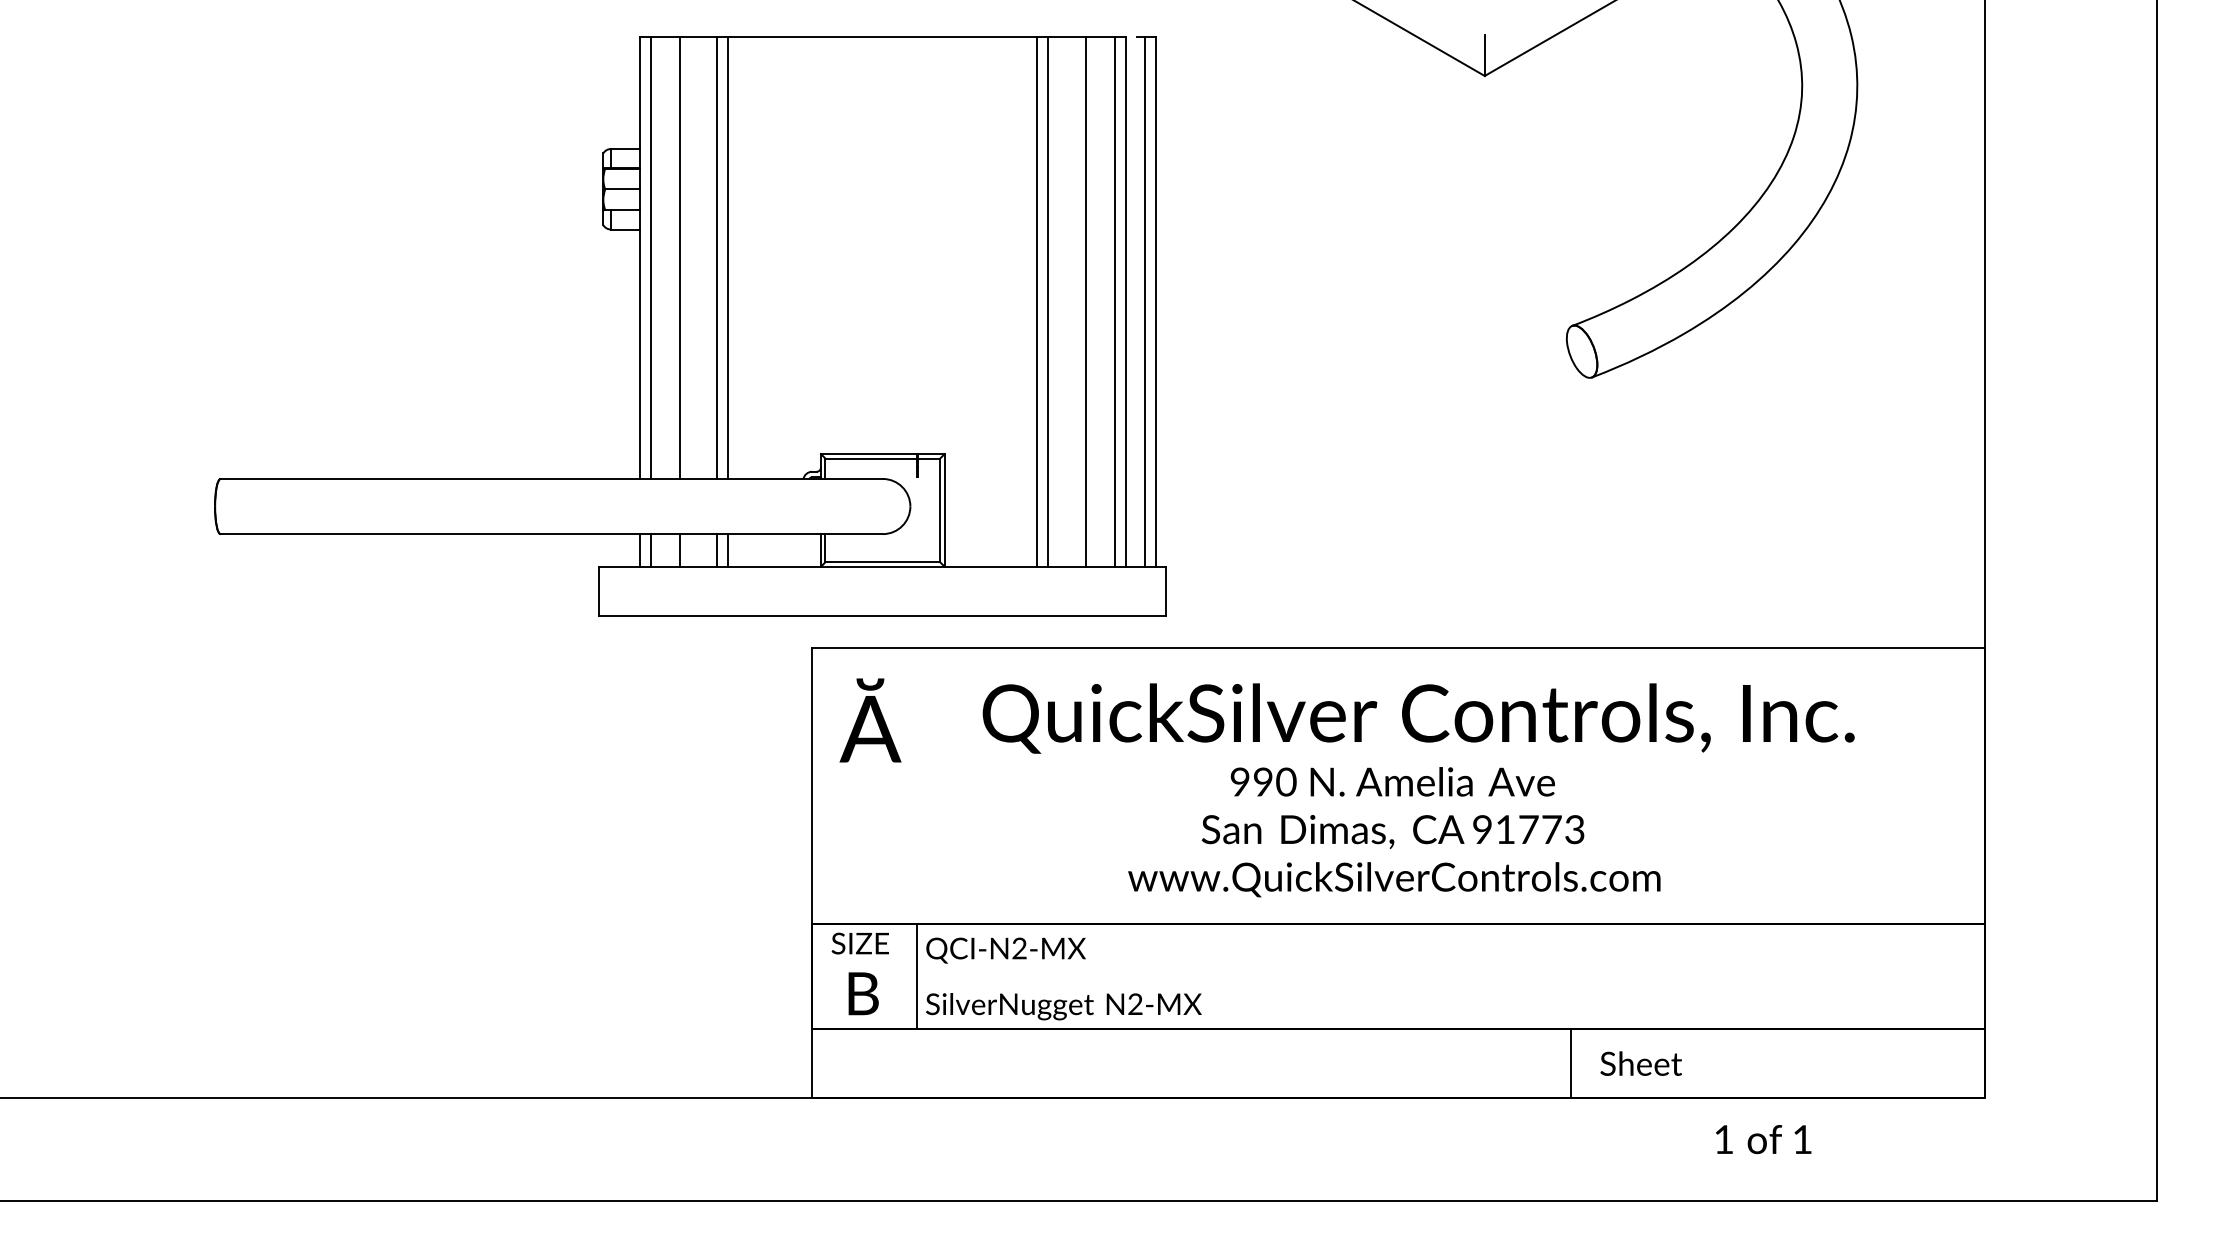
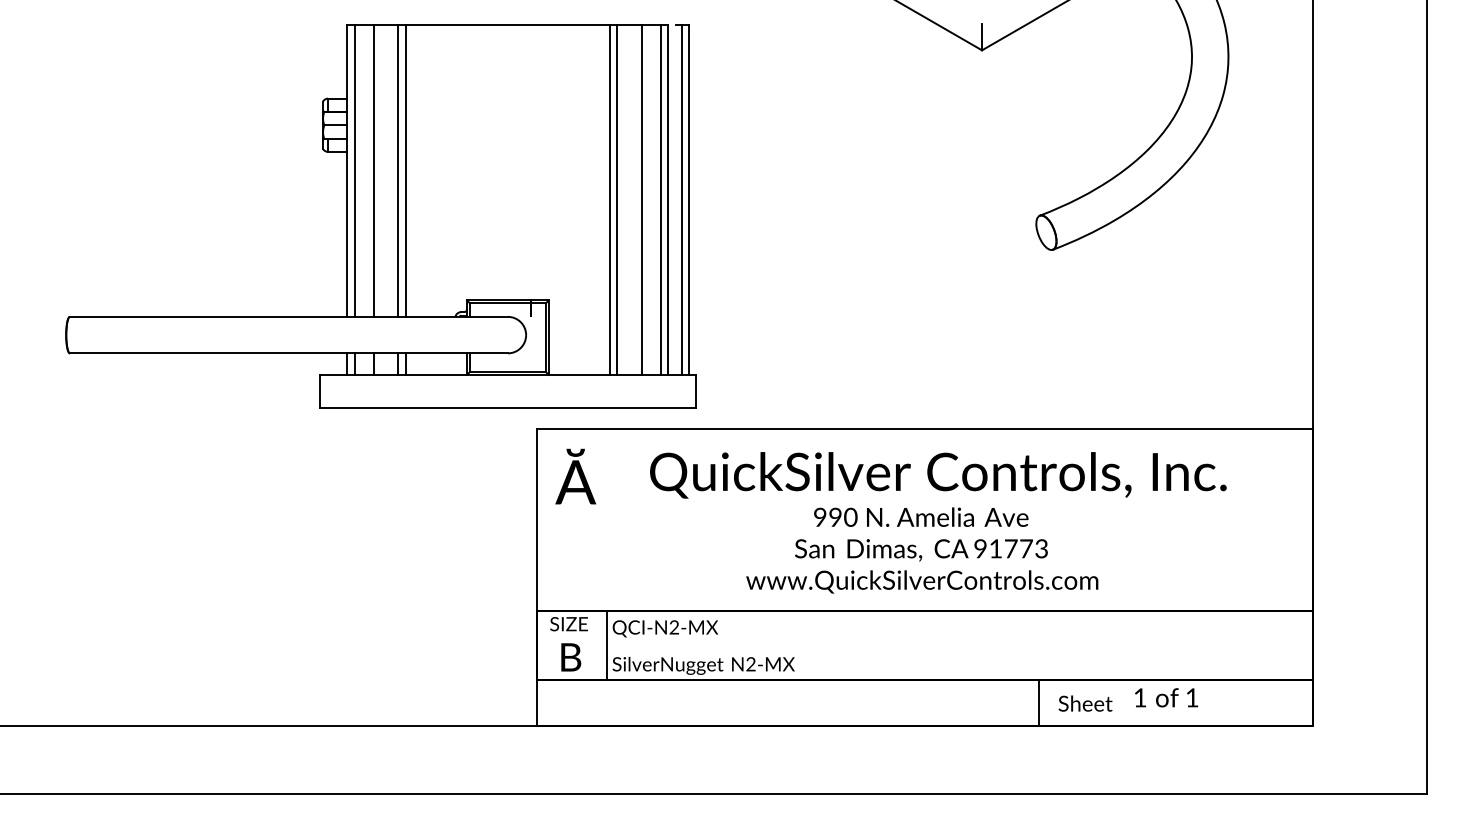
part: (690, 327) -> (380, 216), moved
text: (1763, 1139) -> (1166, 697), moved

